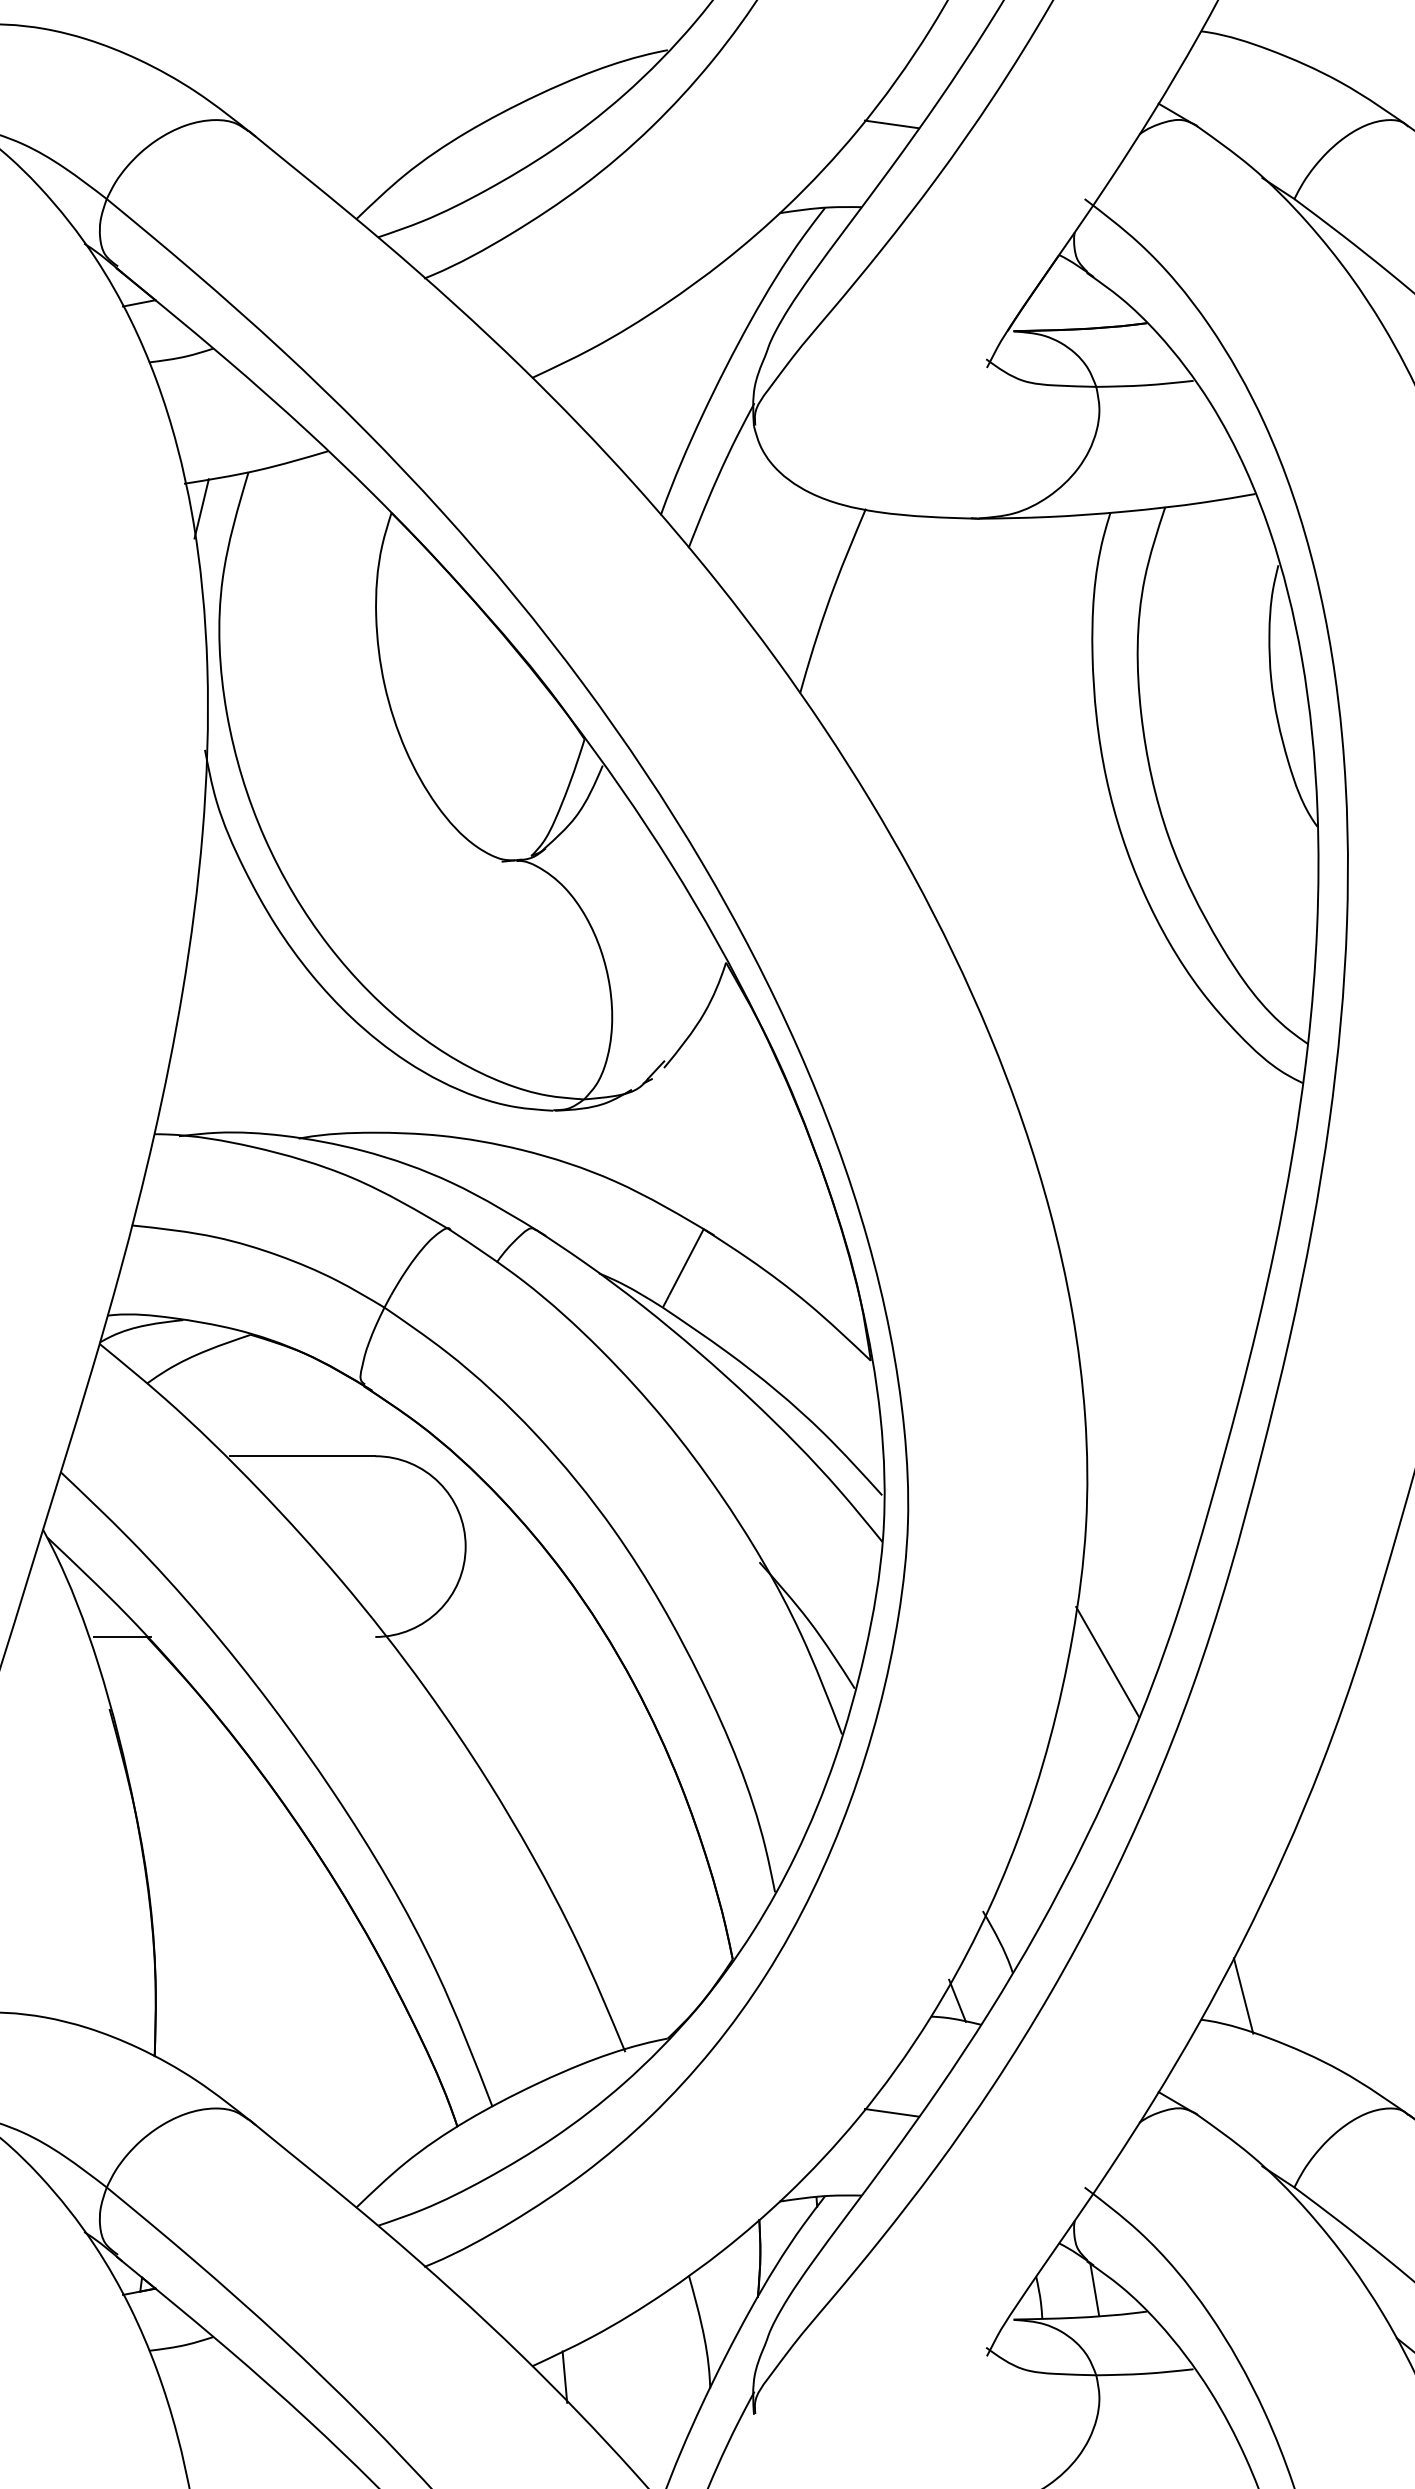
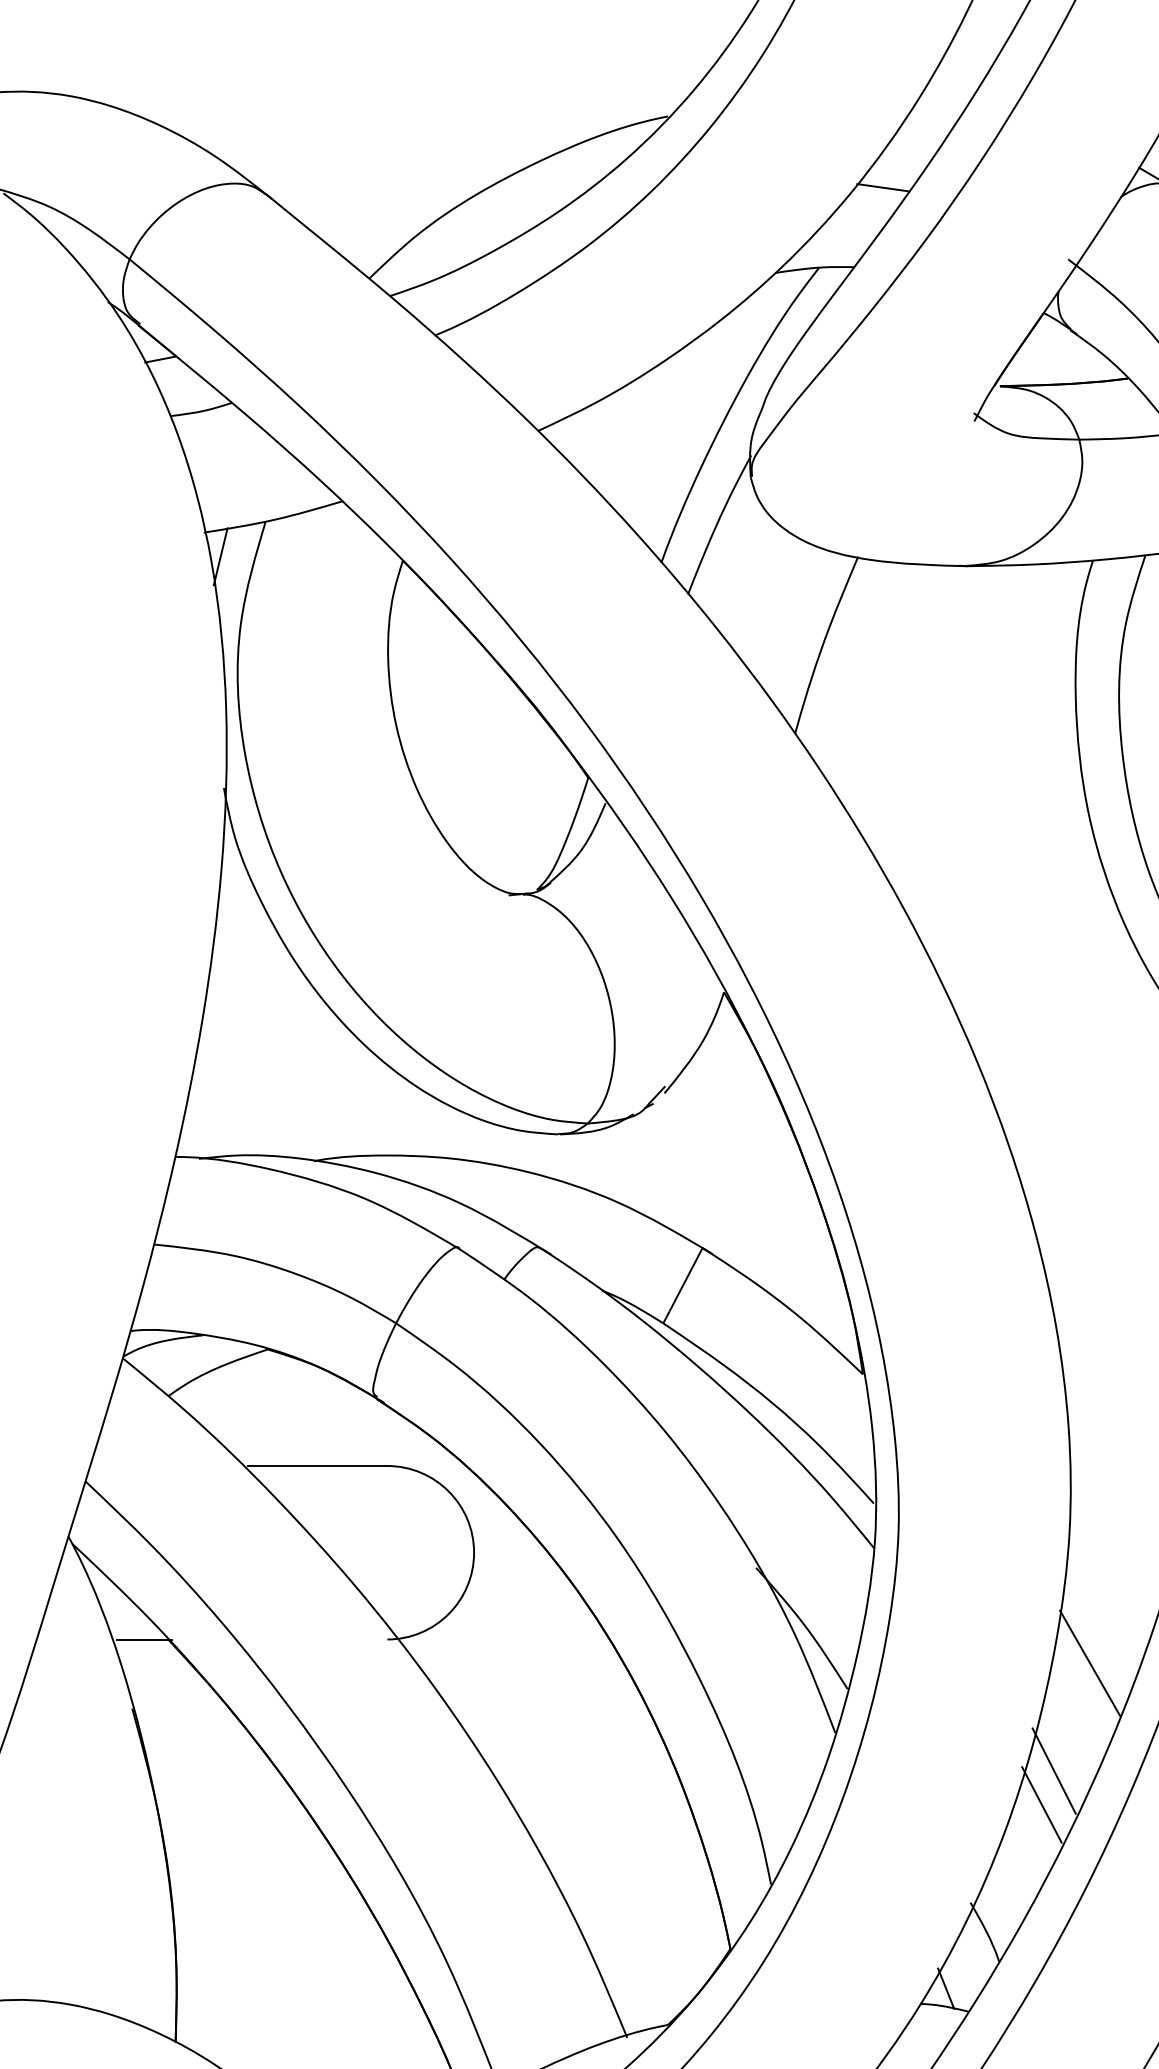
line: (1069, 1773) -> (1053, 1770), added
line: (1056, 1808) -> (1041, 1804), added

